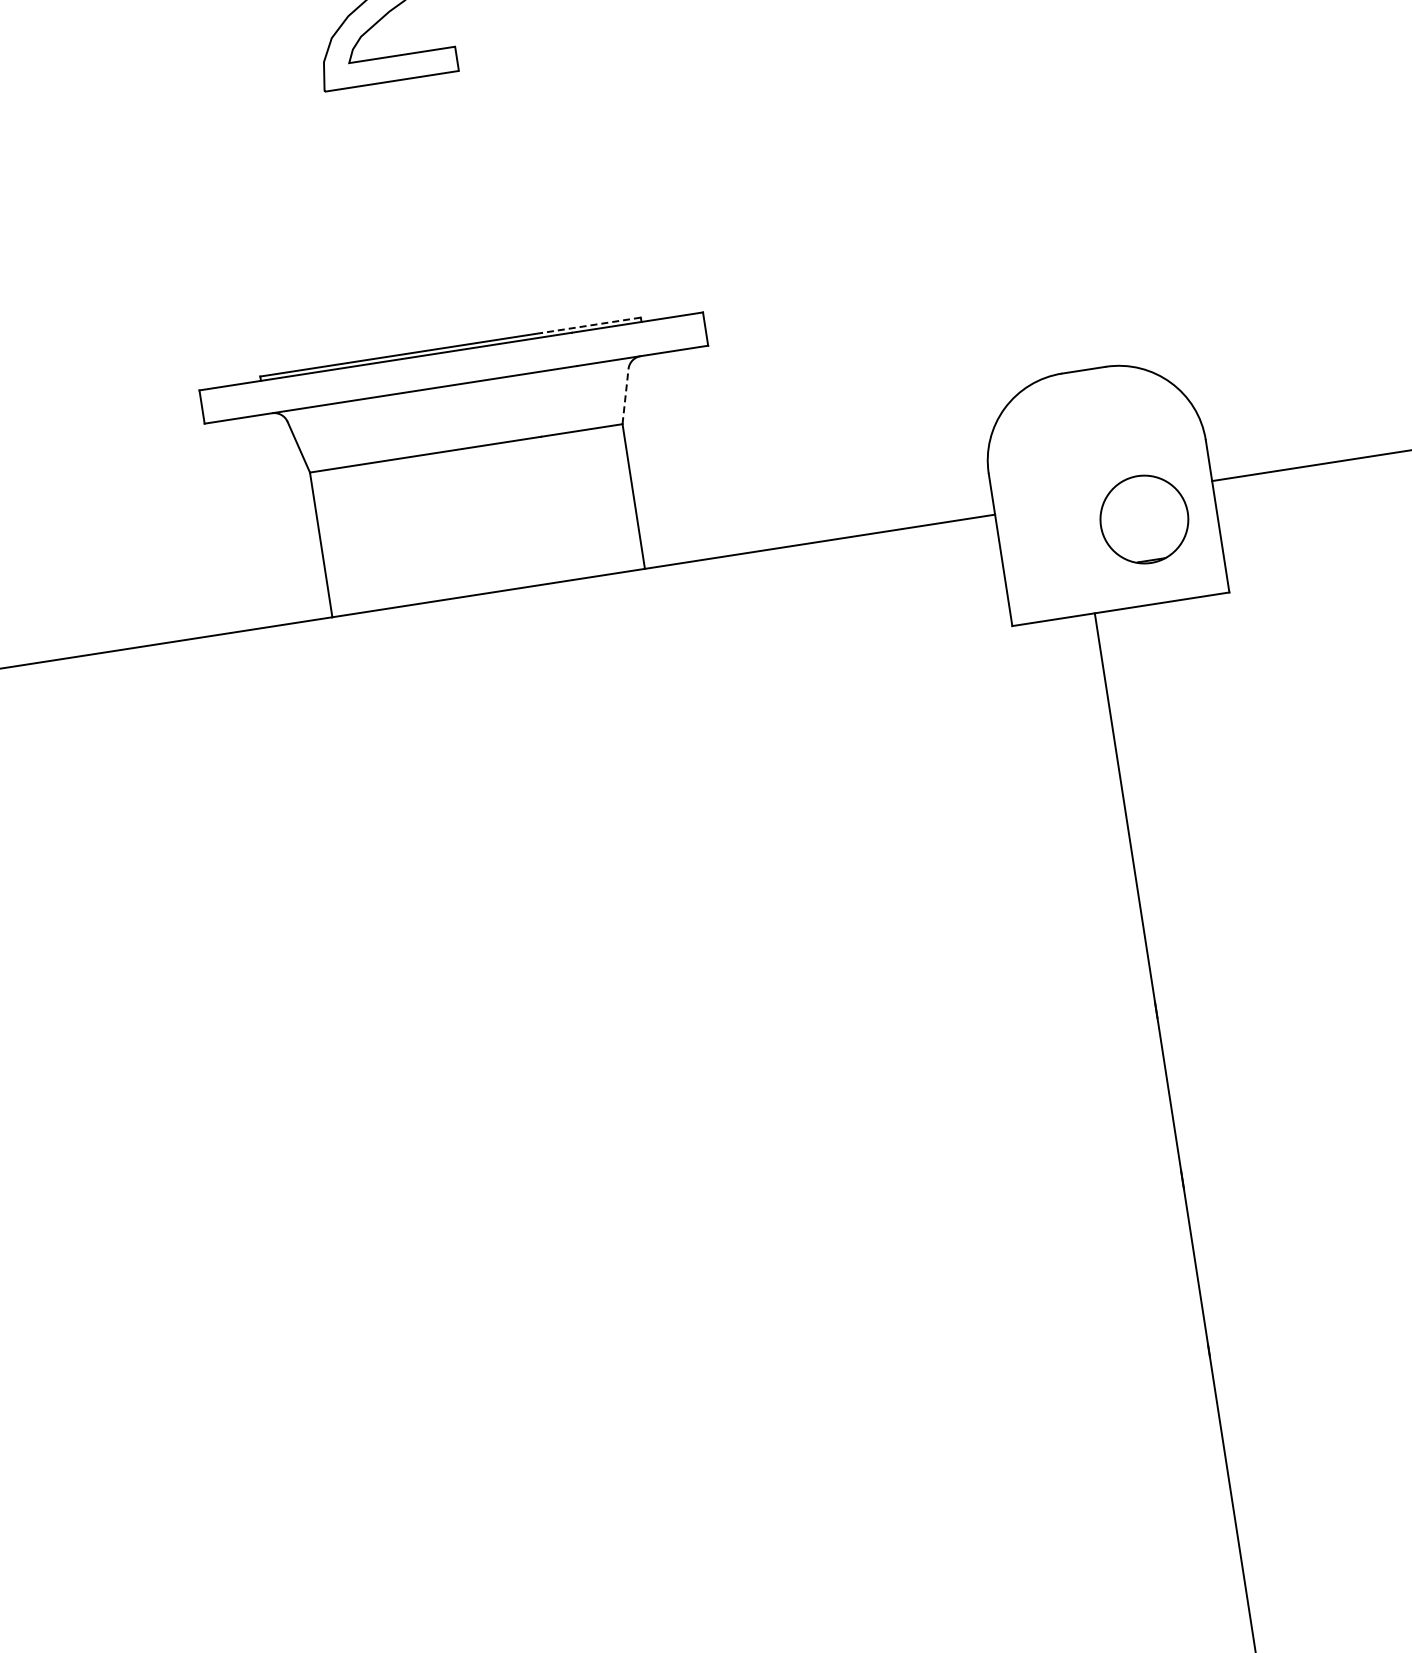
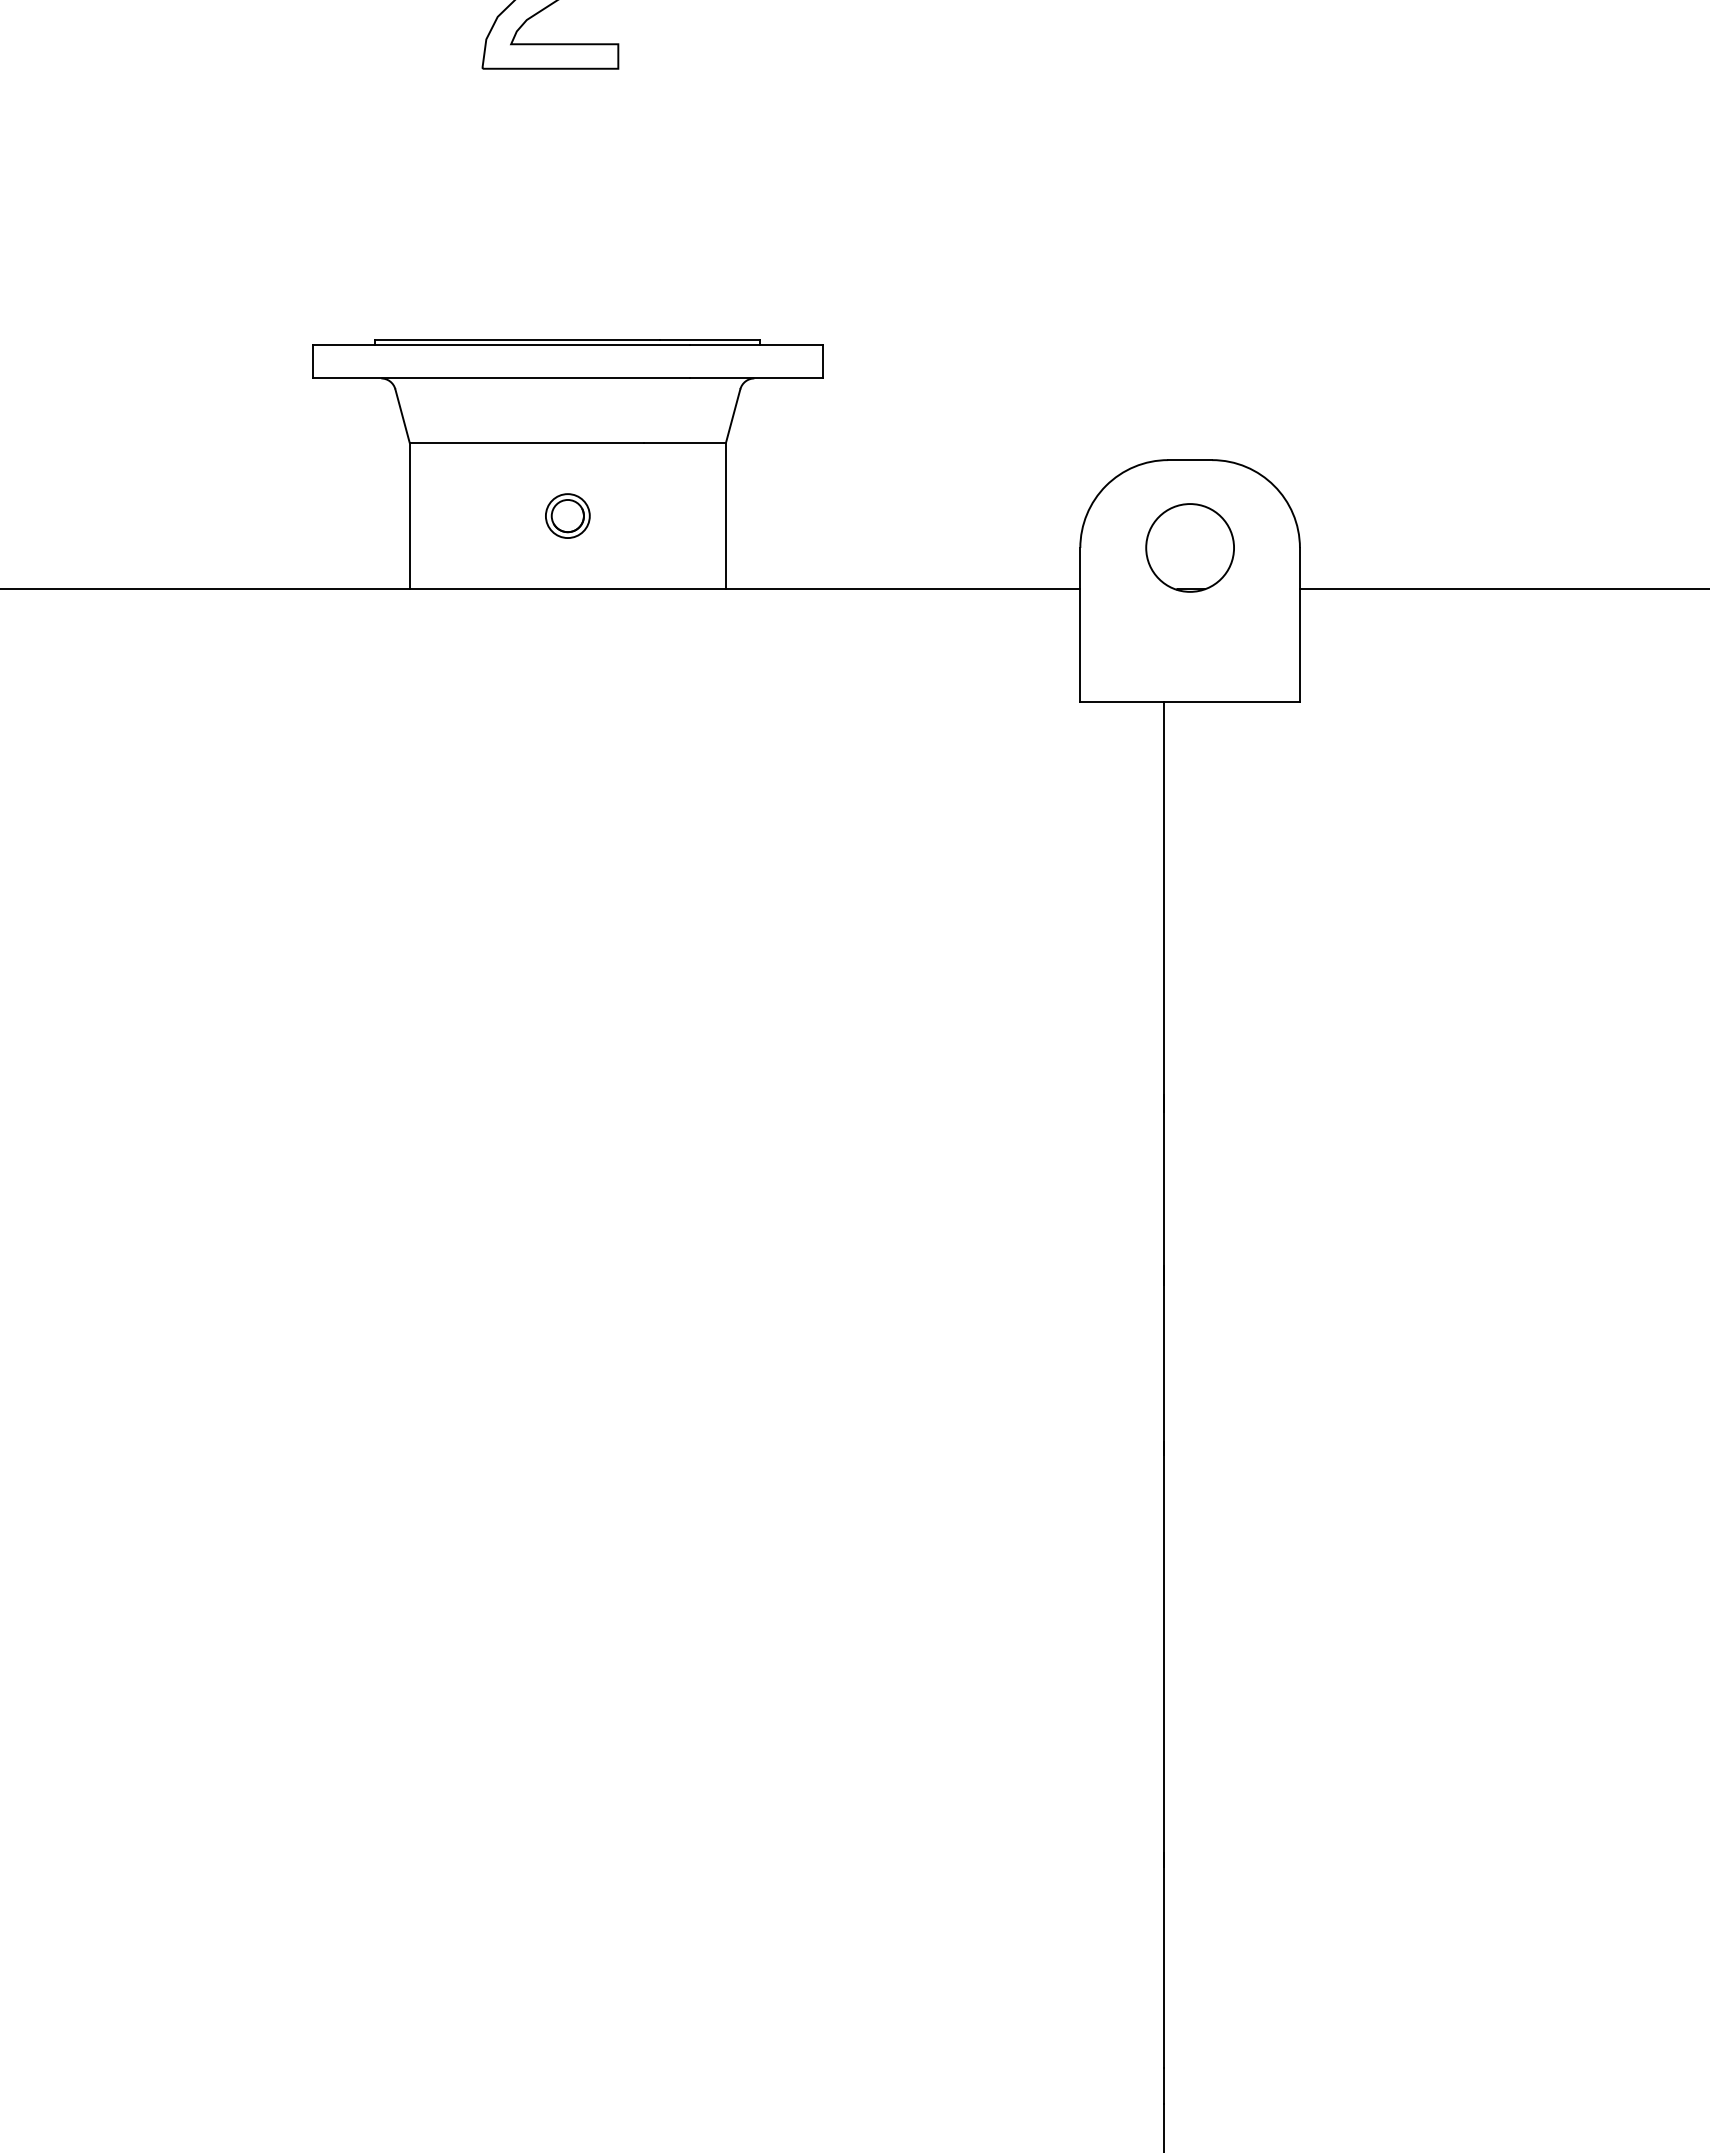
line: (590, 325) -> (709, 340), dashed -> solid
line: (625, 396) -> (733, 416), dashed -> solid
part: (1143, 519) -> (1189, 547), moved
part: (477, 520) -> (567, 515), added

